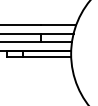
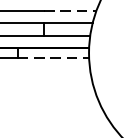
line: (58, 25) -> (70, 11), solid -> dashed
line: (47, 57) -> (54, 58), solid -> dashed

